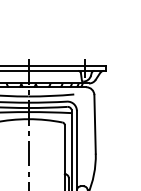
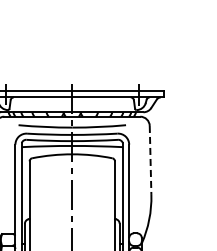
line: (95, 124) -> (150, 160), solid -> dashed

